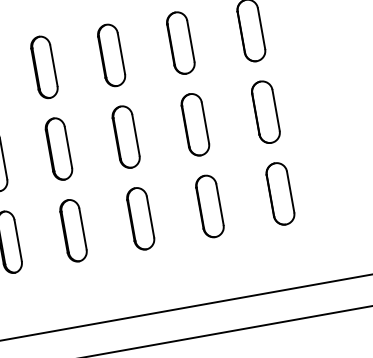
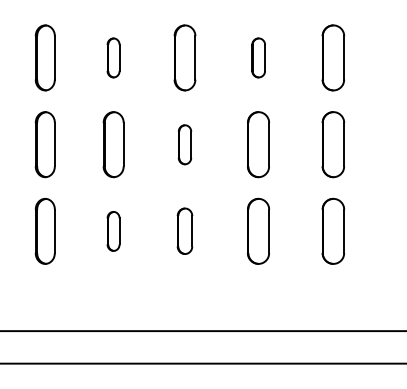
part: (180, 42) -> (258, 57), size x0.6
part: (44, 67) -> (113, 57), size x0.6
part: (125, 137) -> (184, 144), size x0.6
part: (140, 218) -> (184, 230), size x0.7
part: (73, 230) -> (113, 231), size x0.6

